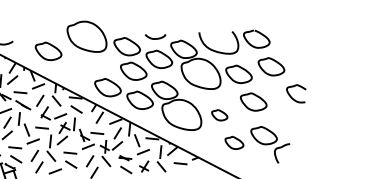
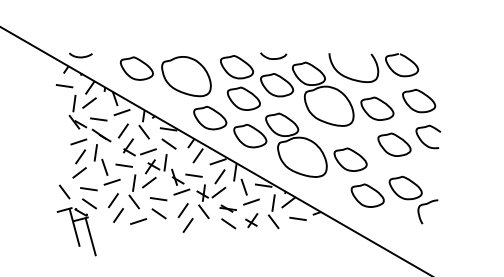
part: (87, 36) -> (186, 76), moved
part: (292, 97) -> (423, 141), moved
part: (219, 115) -> (350, 159), size x1.67
part: (234, 142) -> (367, 195), size x1.43

